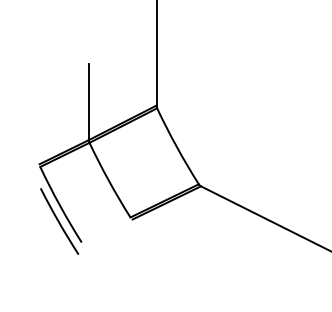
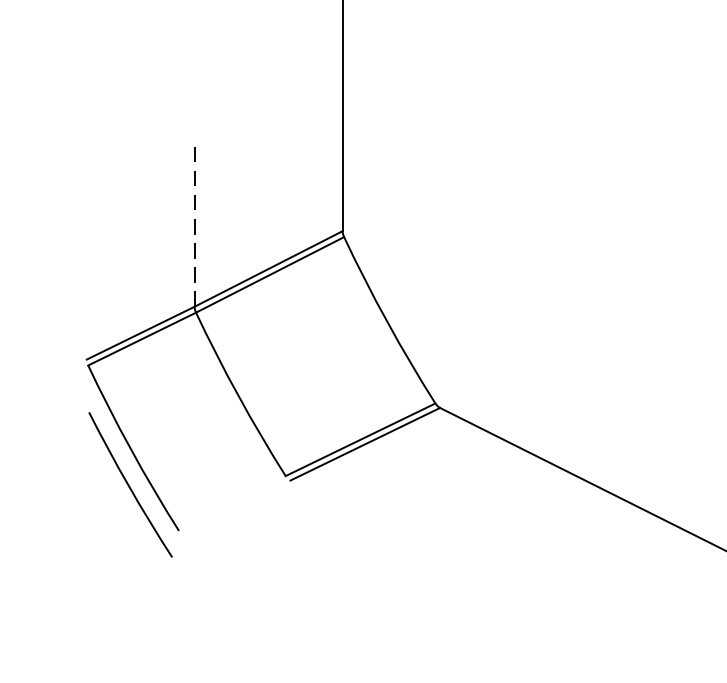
line: (88, 101) -> (193, 222), solid -> dashed

